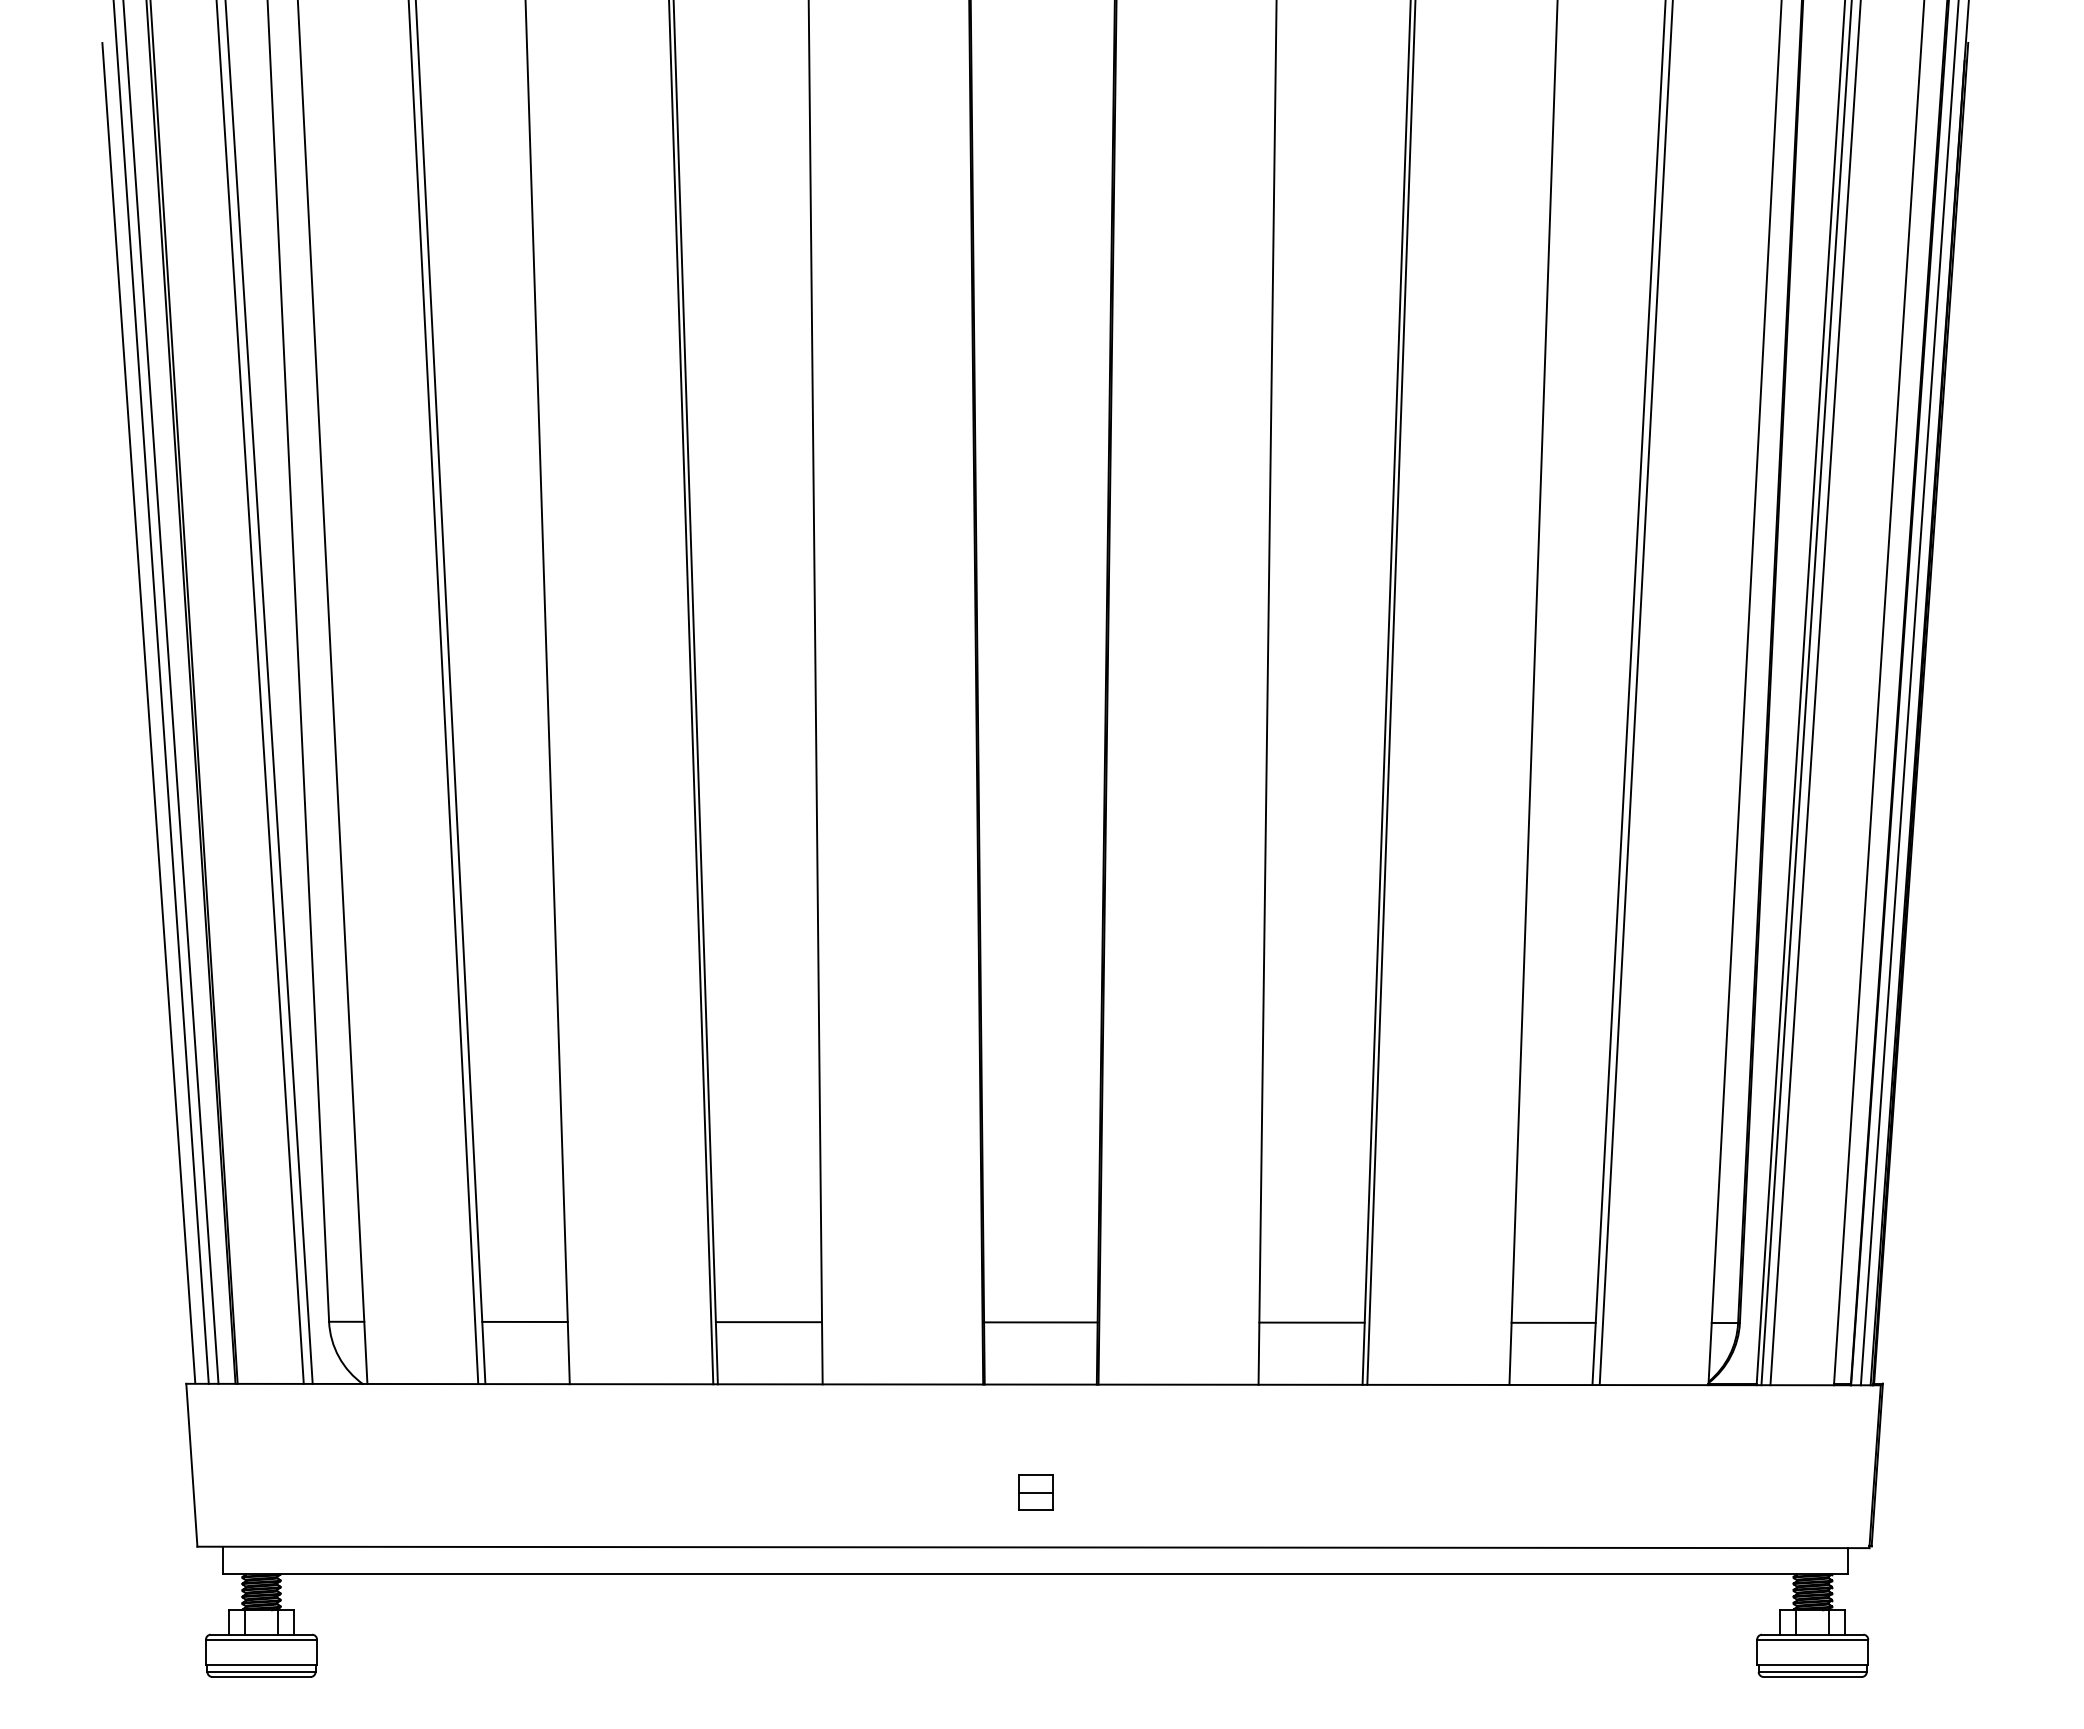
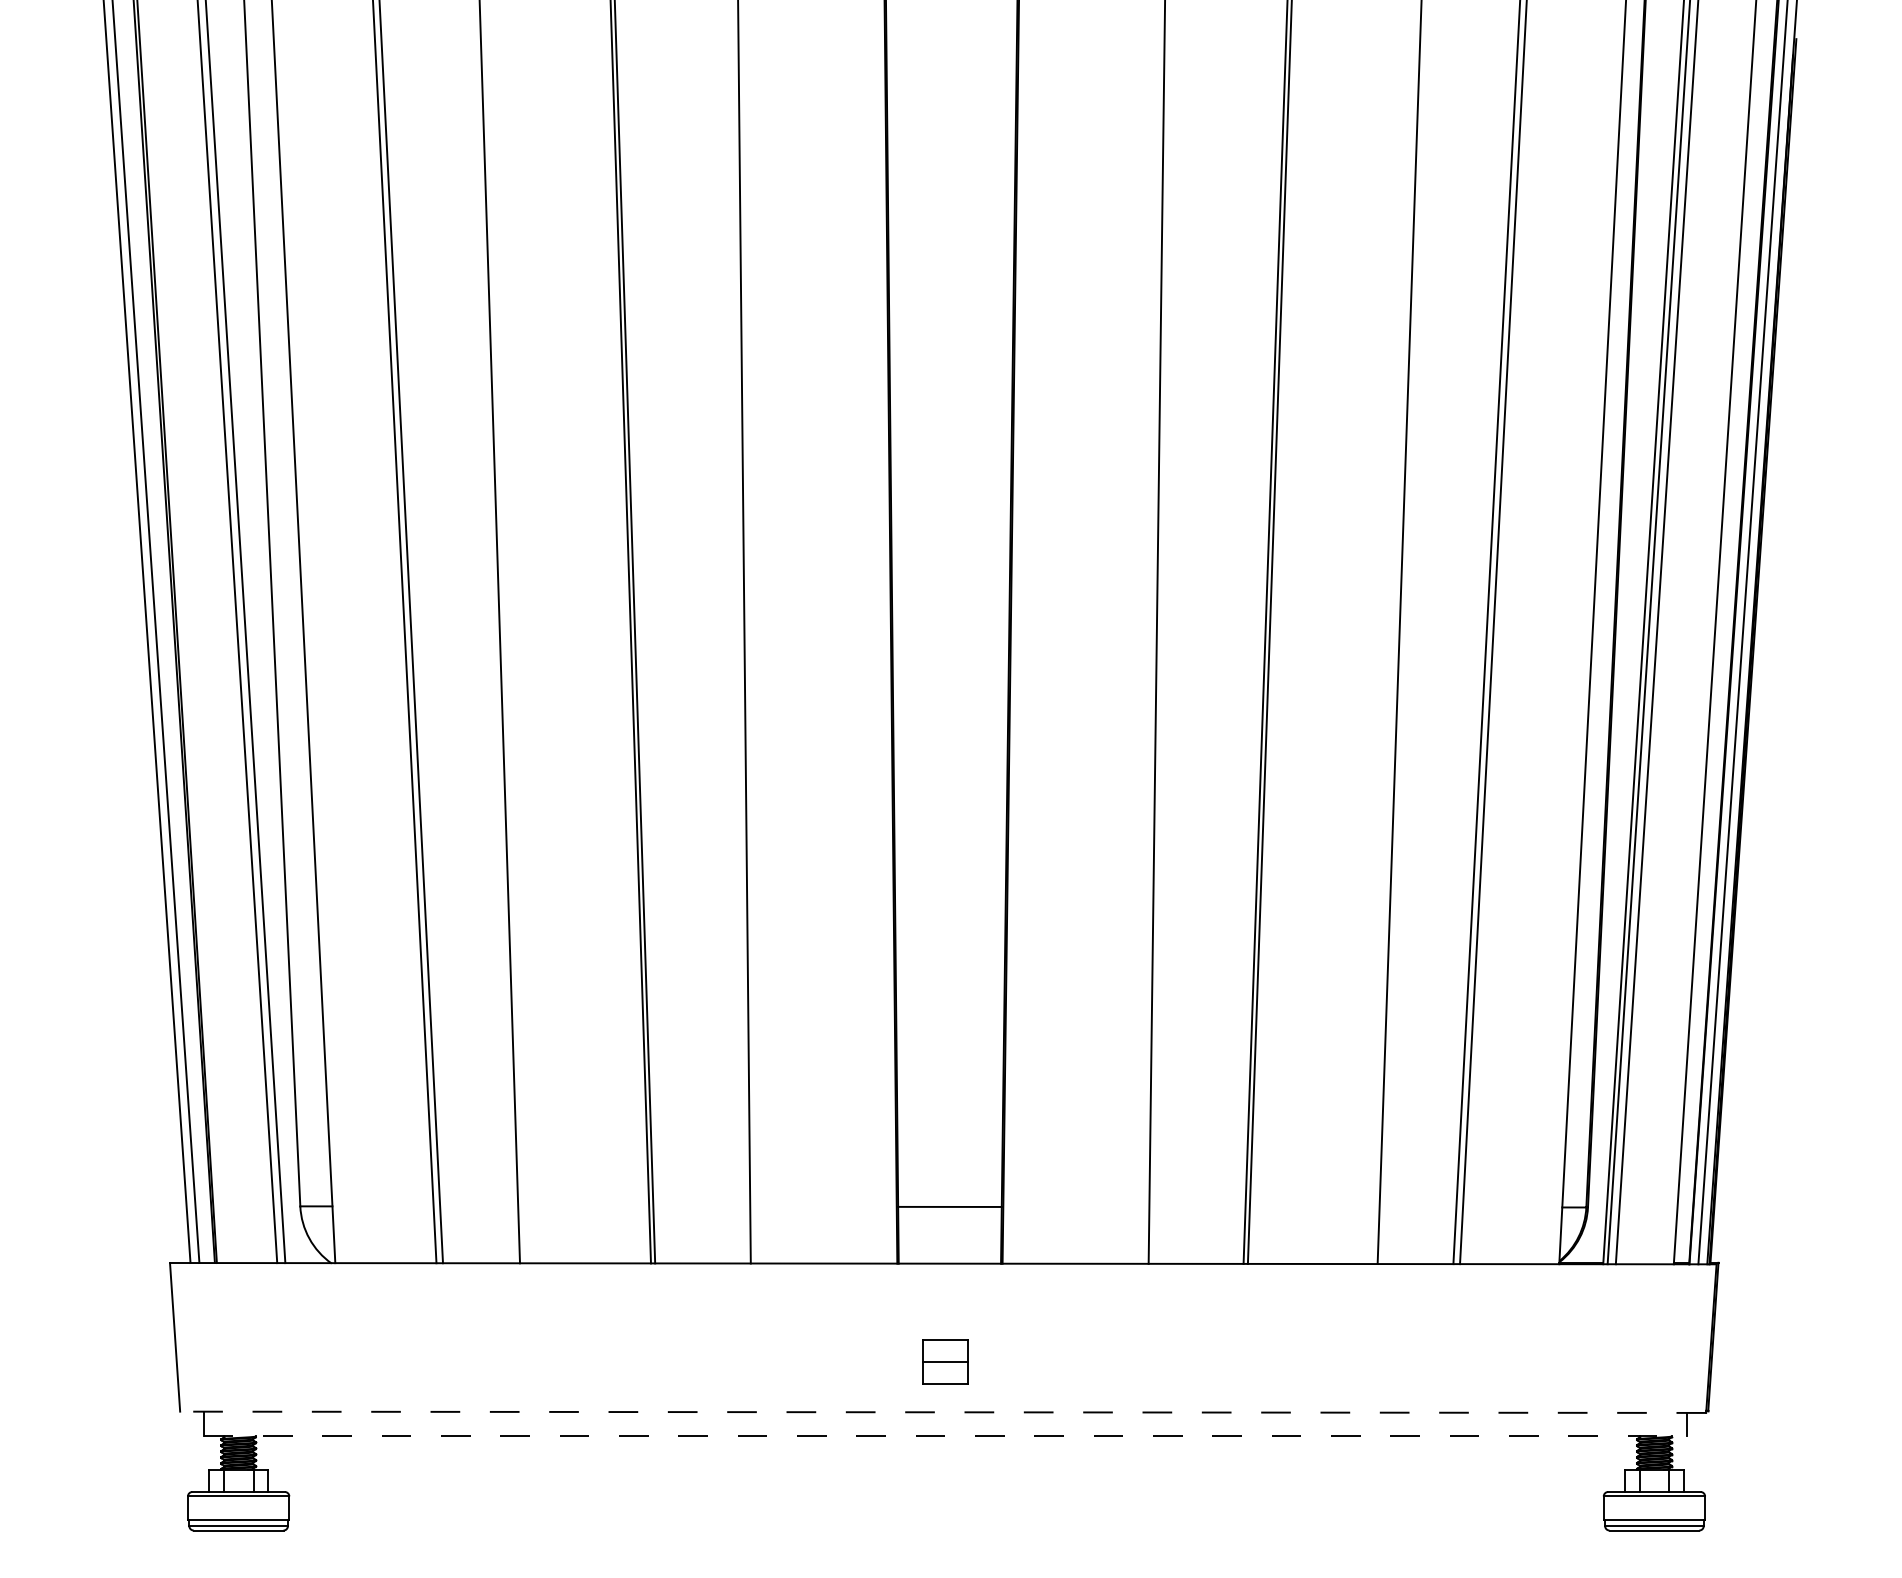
line: (148, 713) -> (135, 651), removed
line: (524, 1321) -> (478, 1206), removed
line: (768, 1322) -> (701, 1207), removed
line: (1311, 1322) -> (1196, 1207), removed
line: (1553, 1322) -> (1417, 1207), removed
part: (1035, 1492) -> (945, 1362), size x1.4
line: (1033, 1547) -> (943, 1412), solid -> dashed
line: (1035, 1573) -> (945, 1436), solid -> dashed

